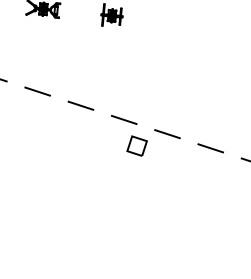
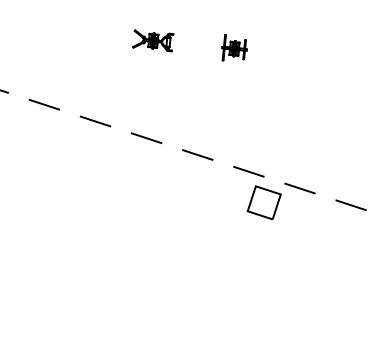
part: (136, 145) -> (263, 202), size x1.43

